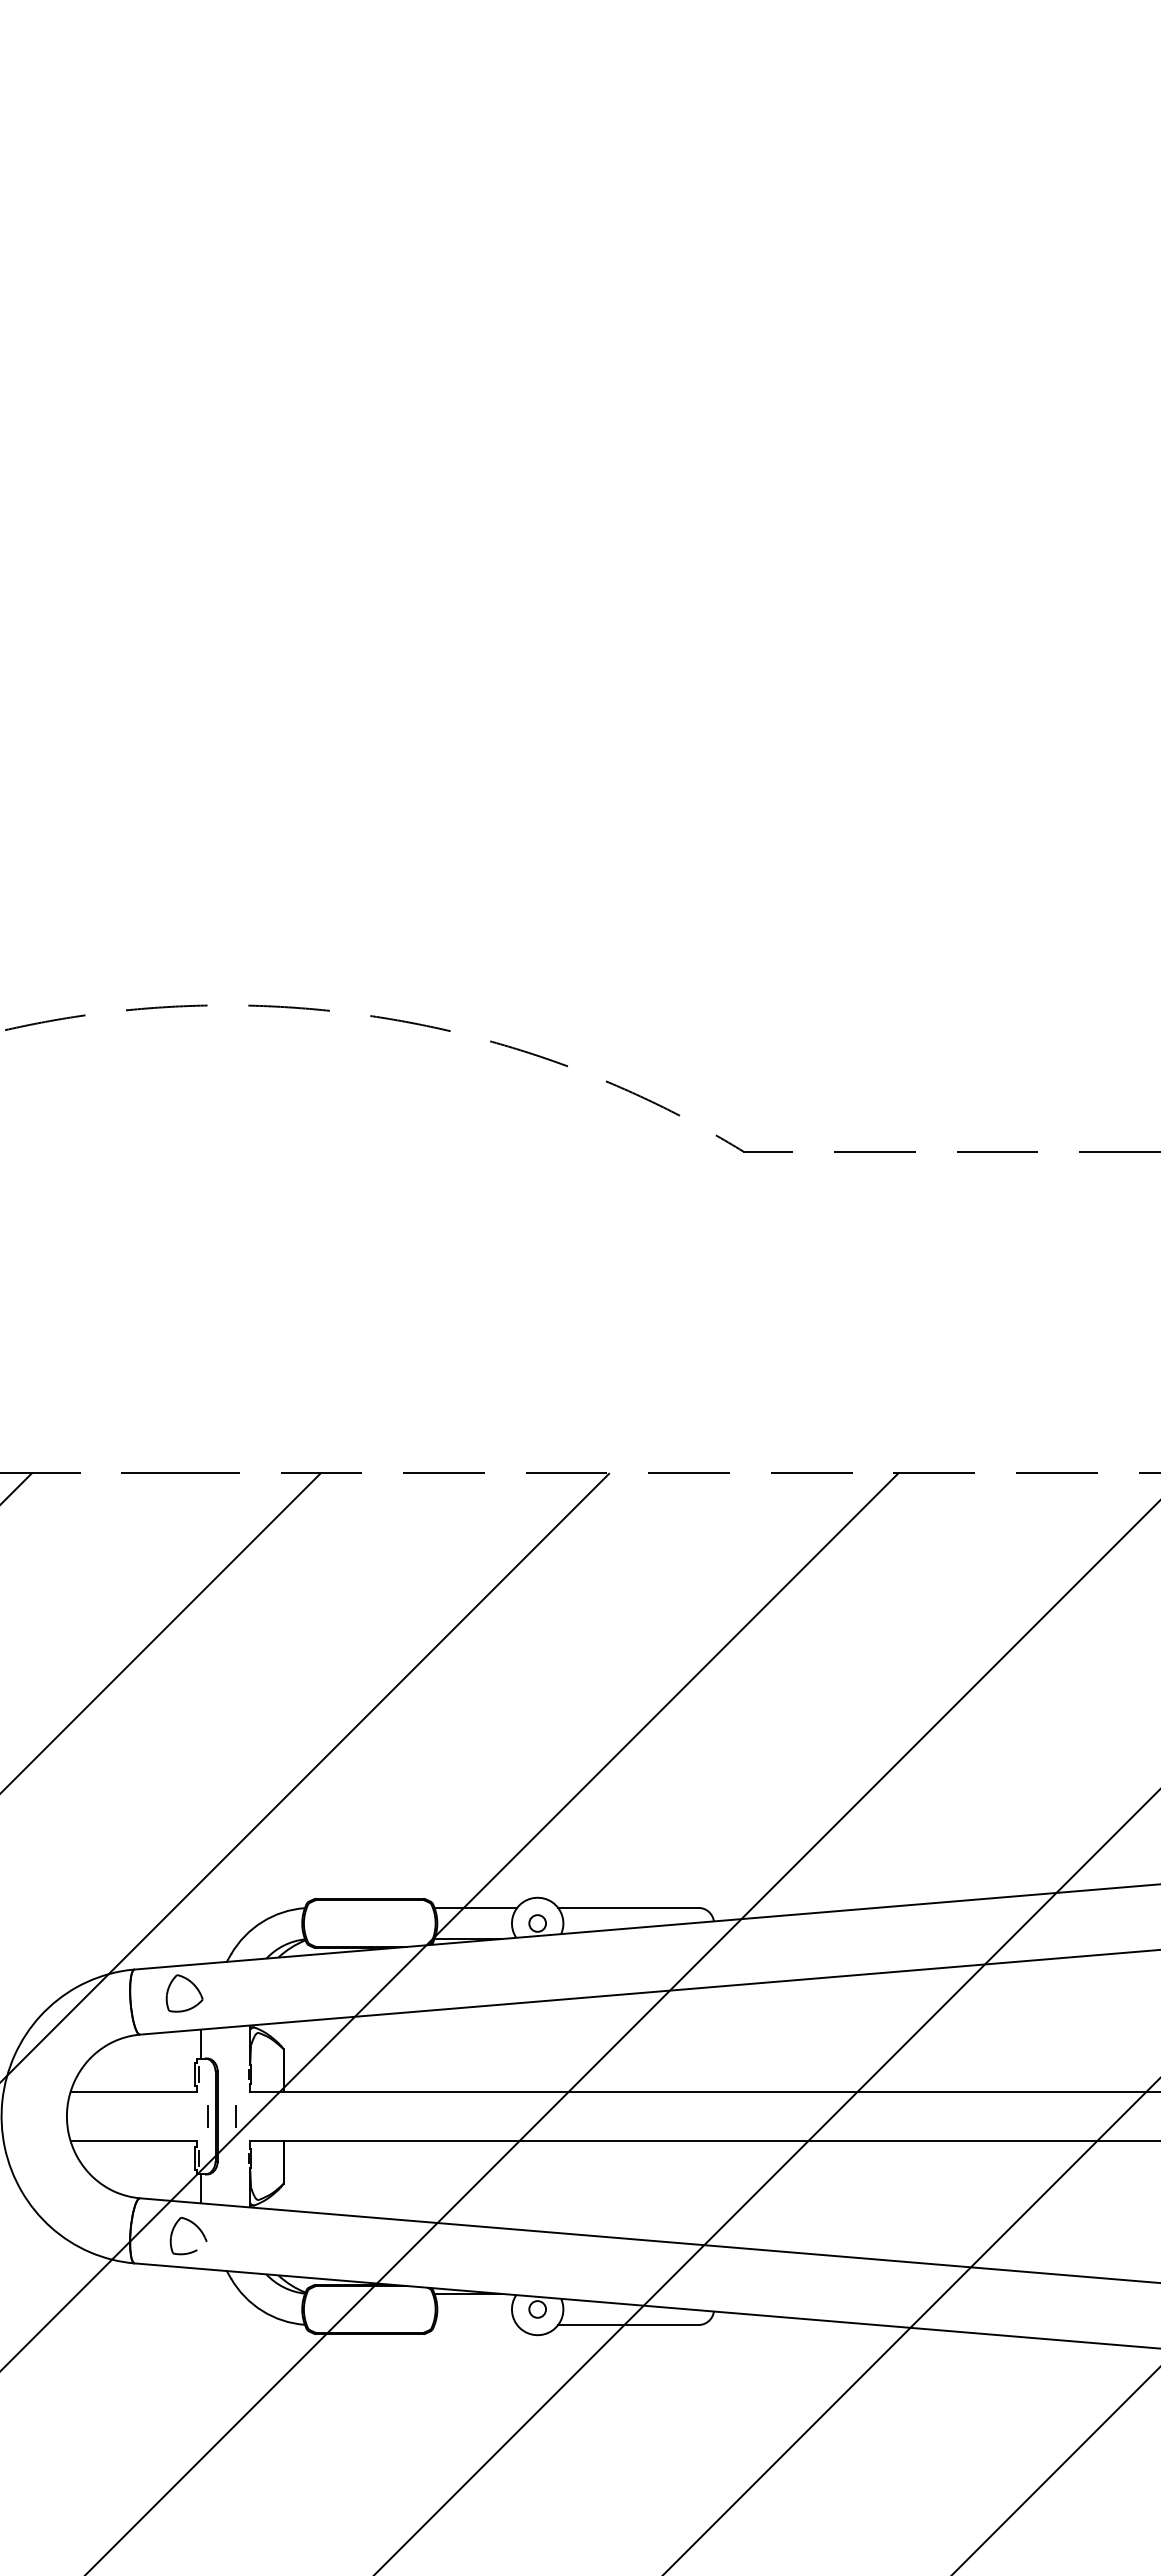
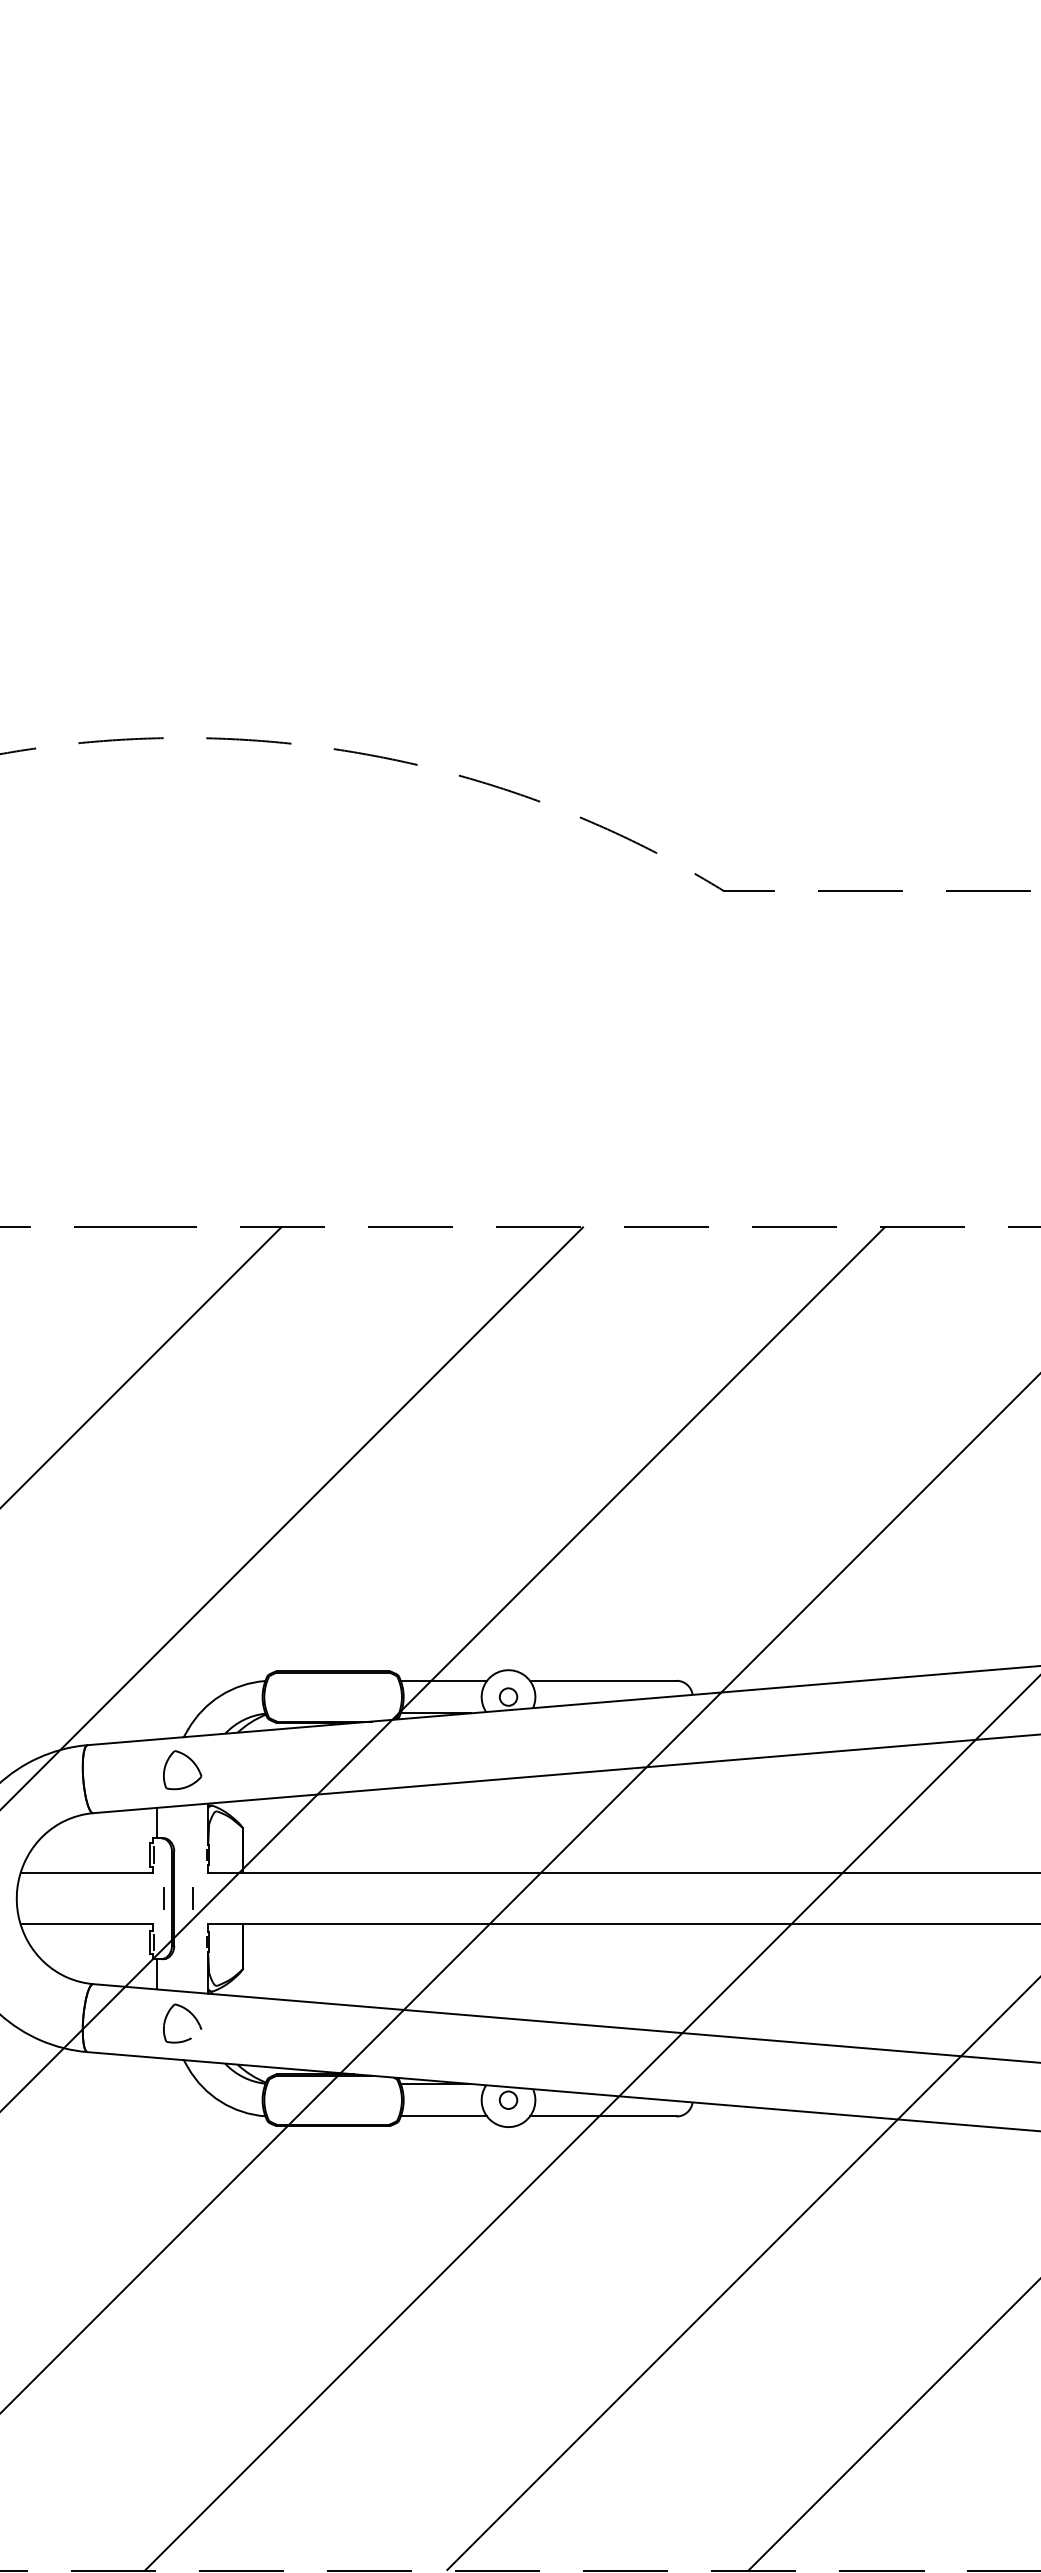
part: (184, 1993) -> (182, 1770), moved
part: (196, 2227) -> (190, 2014), moved
line: (475, 2324) -> (443, 2115), added

